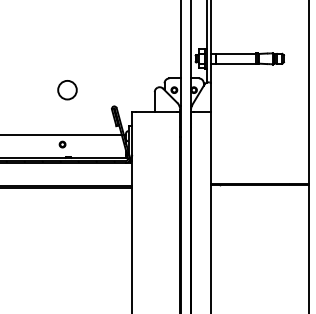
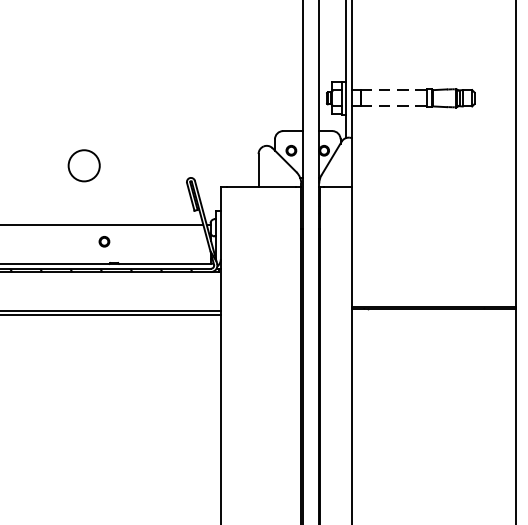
line: (235, 53) -> (393, 89), solid -> dashed
line: (235, 63) -> (393, 106), solid -> dashed
circle: (67, 90) -> (84, 166), moved

